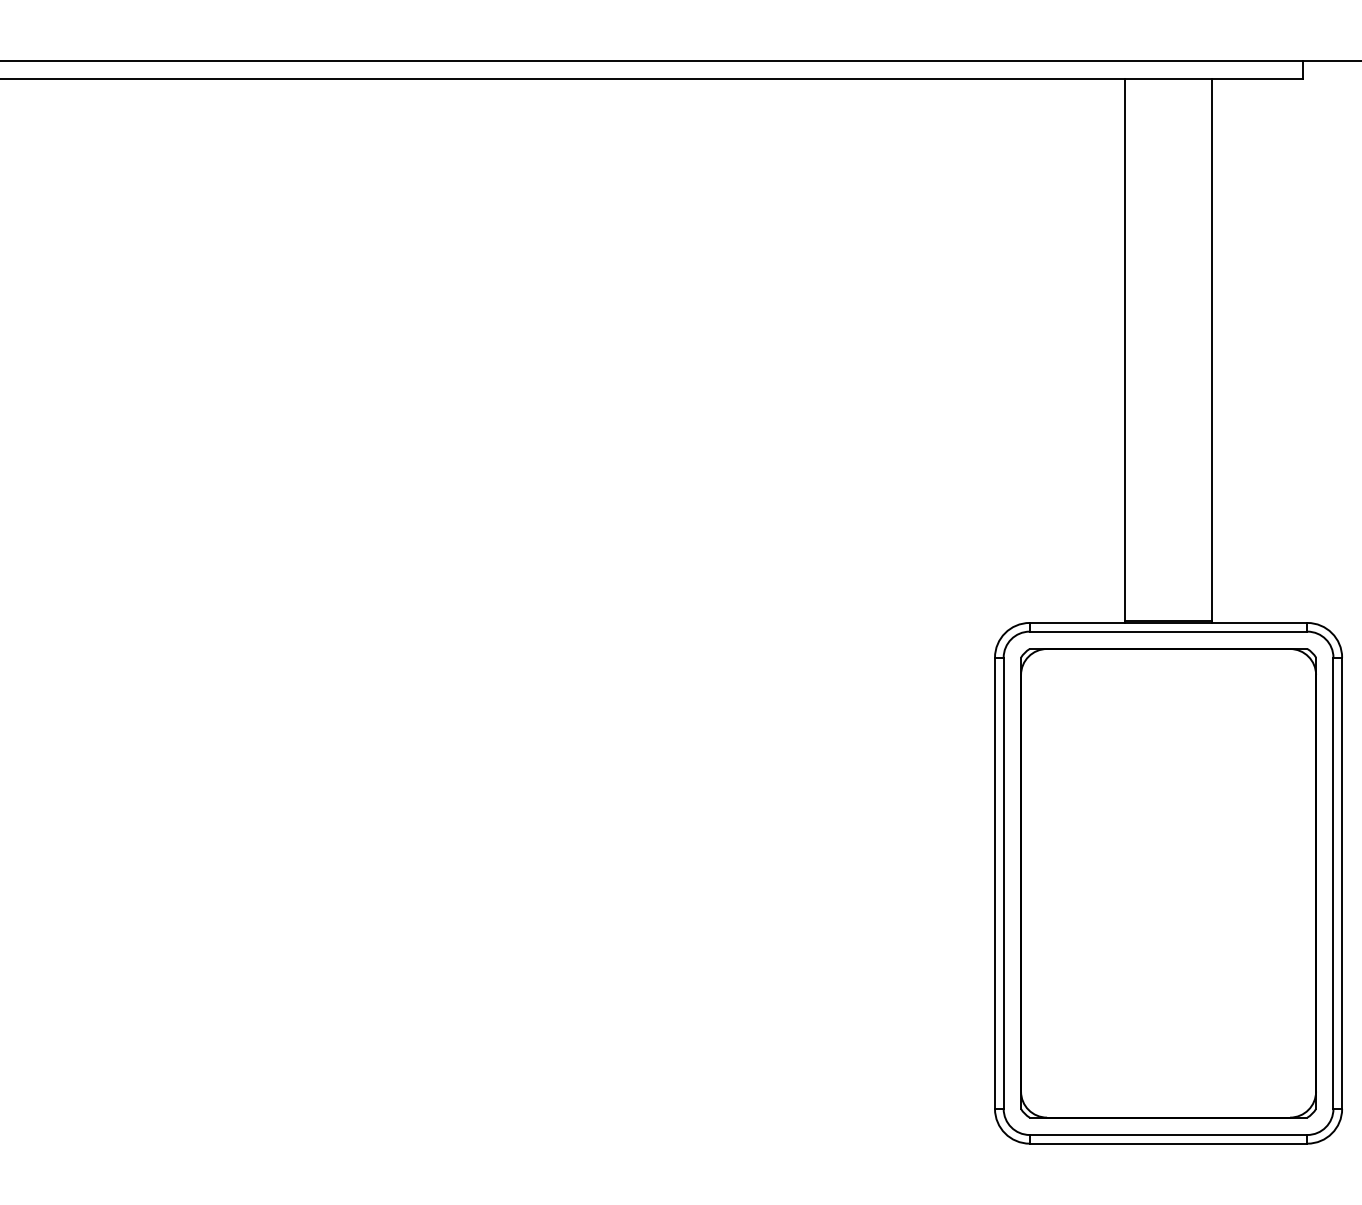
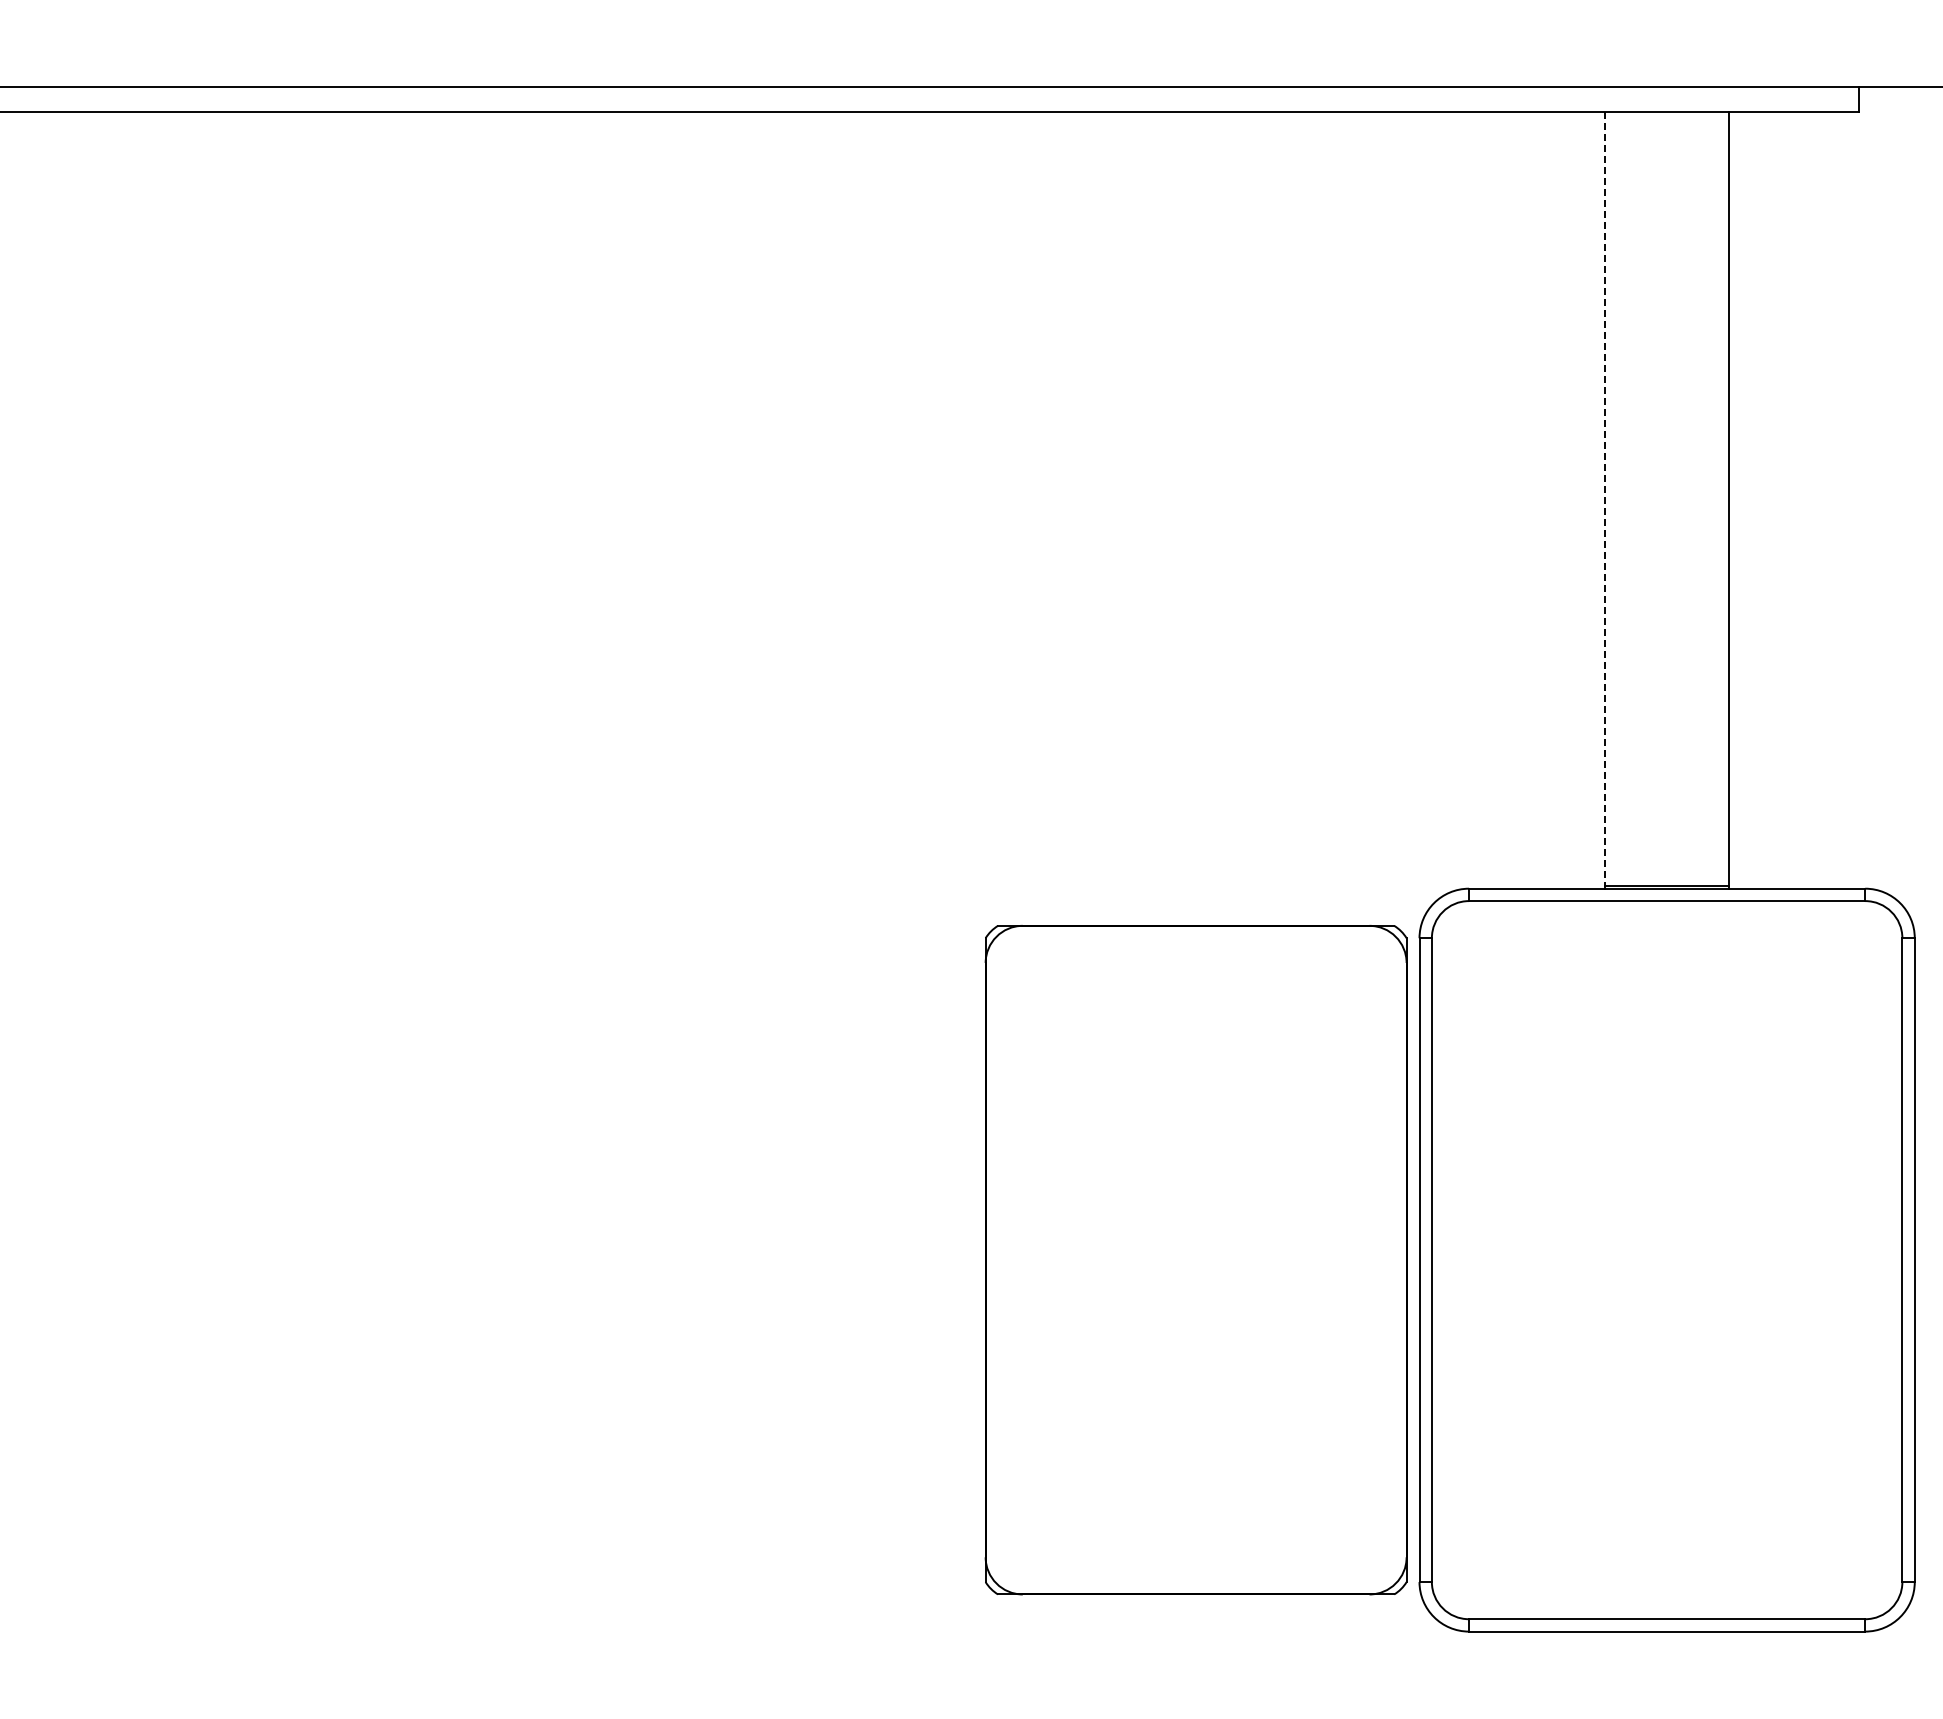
line: (1125, 350) -> (1605, 499), solid -> dashed
part: (1168, 883) -> (1195, 1260), moved

